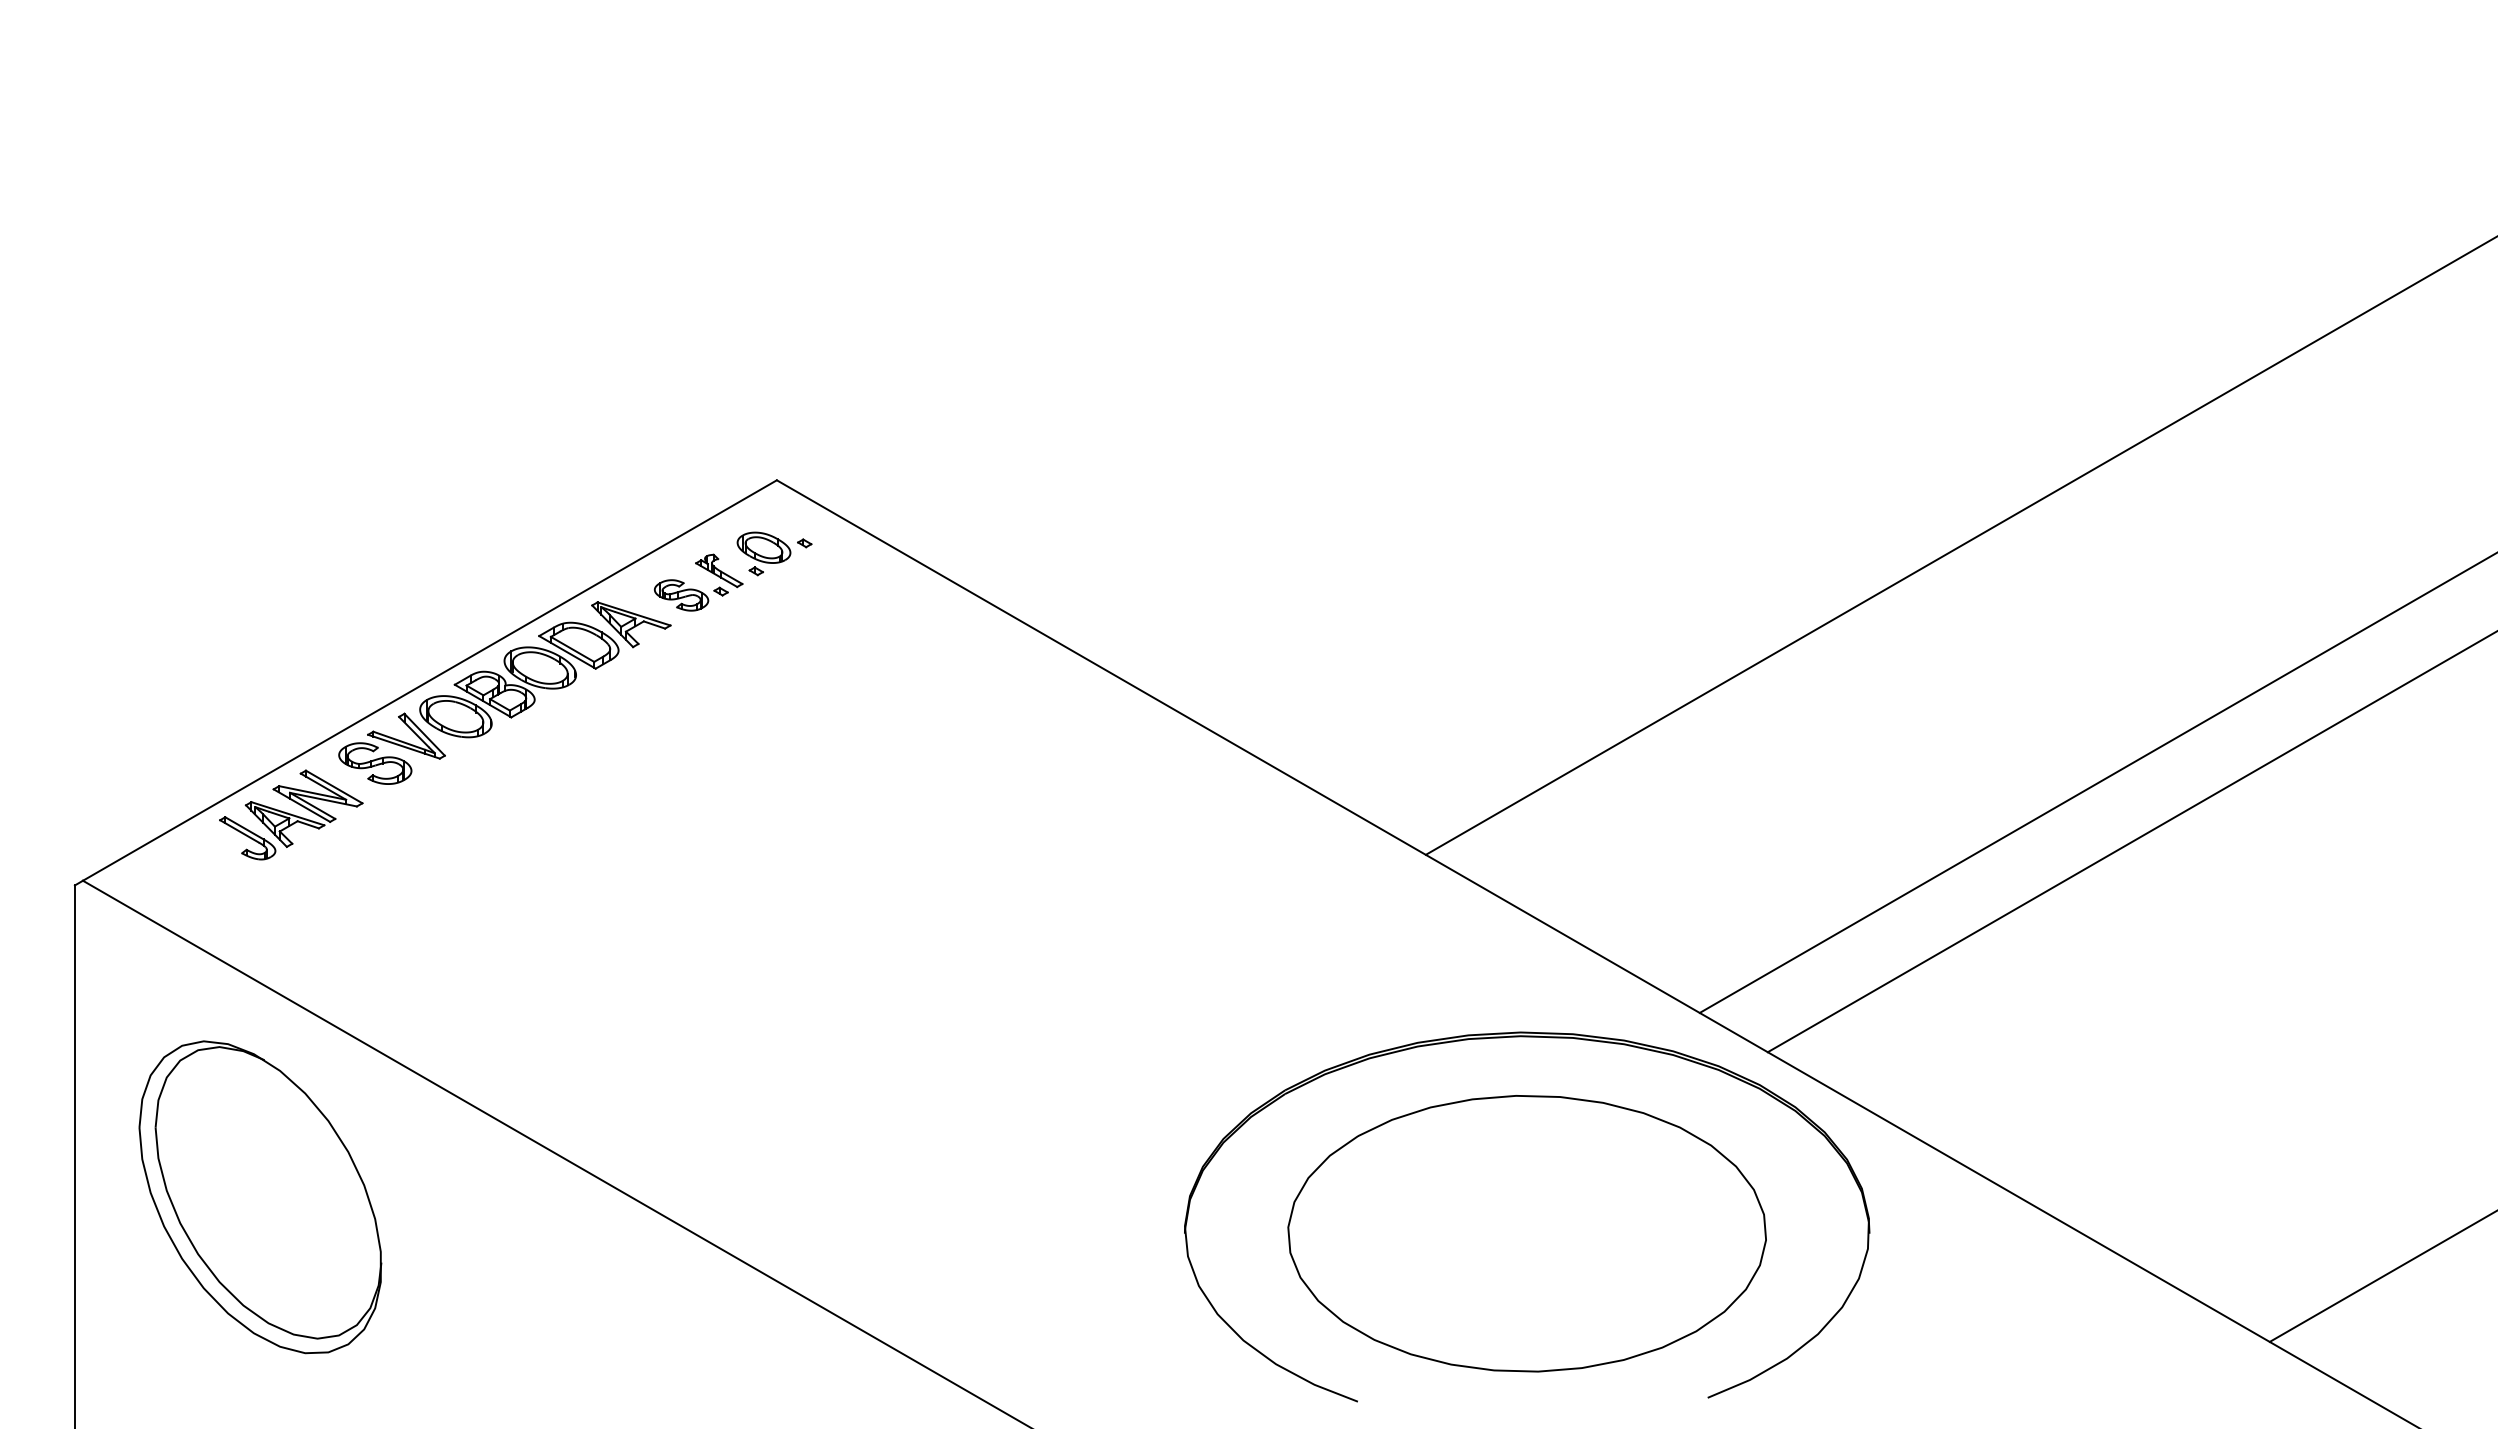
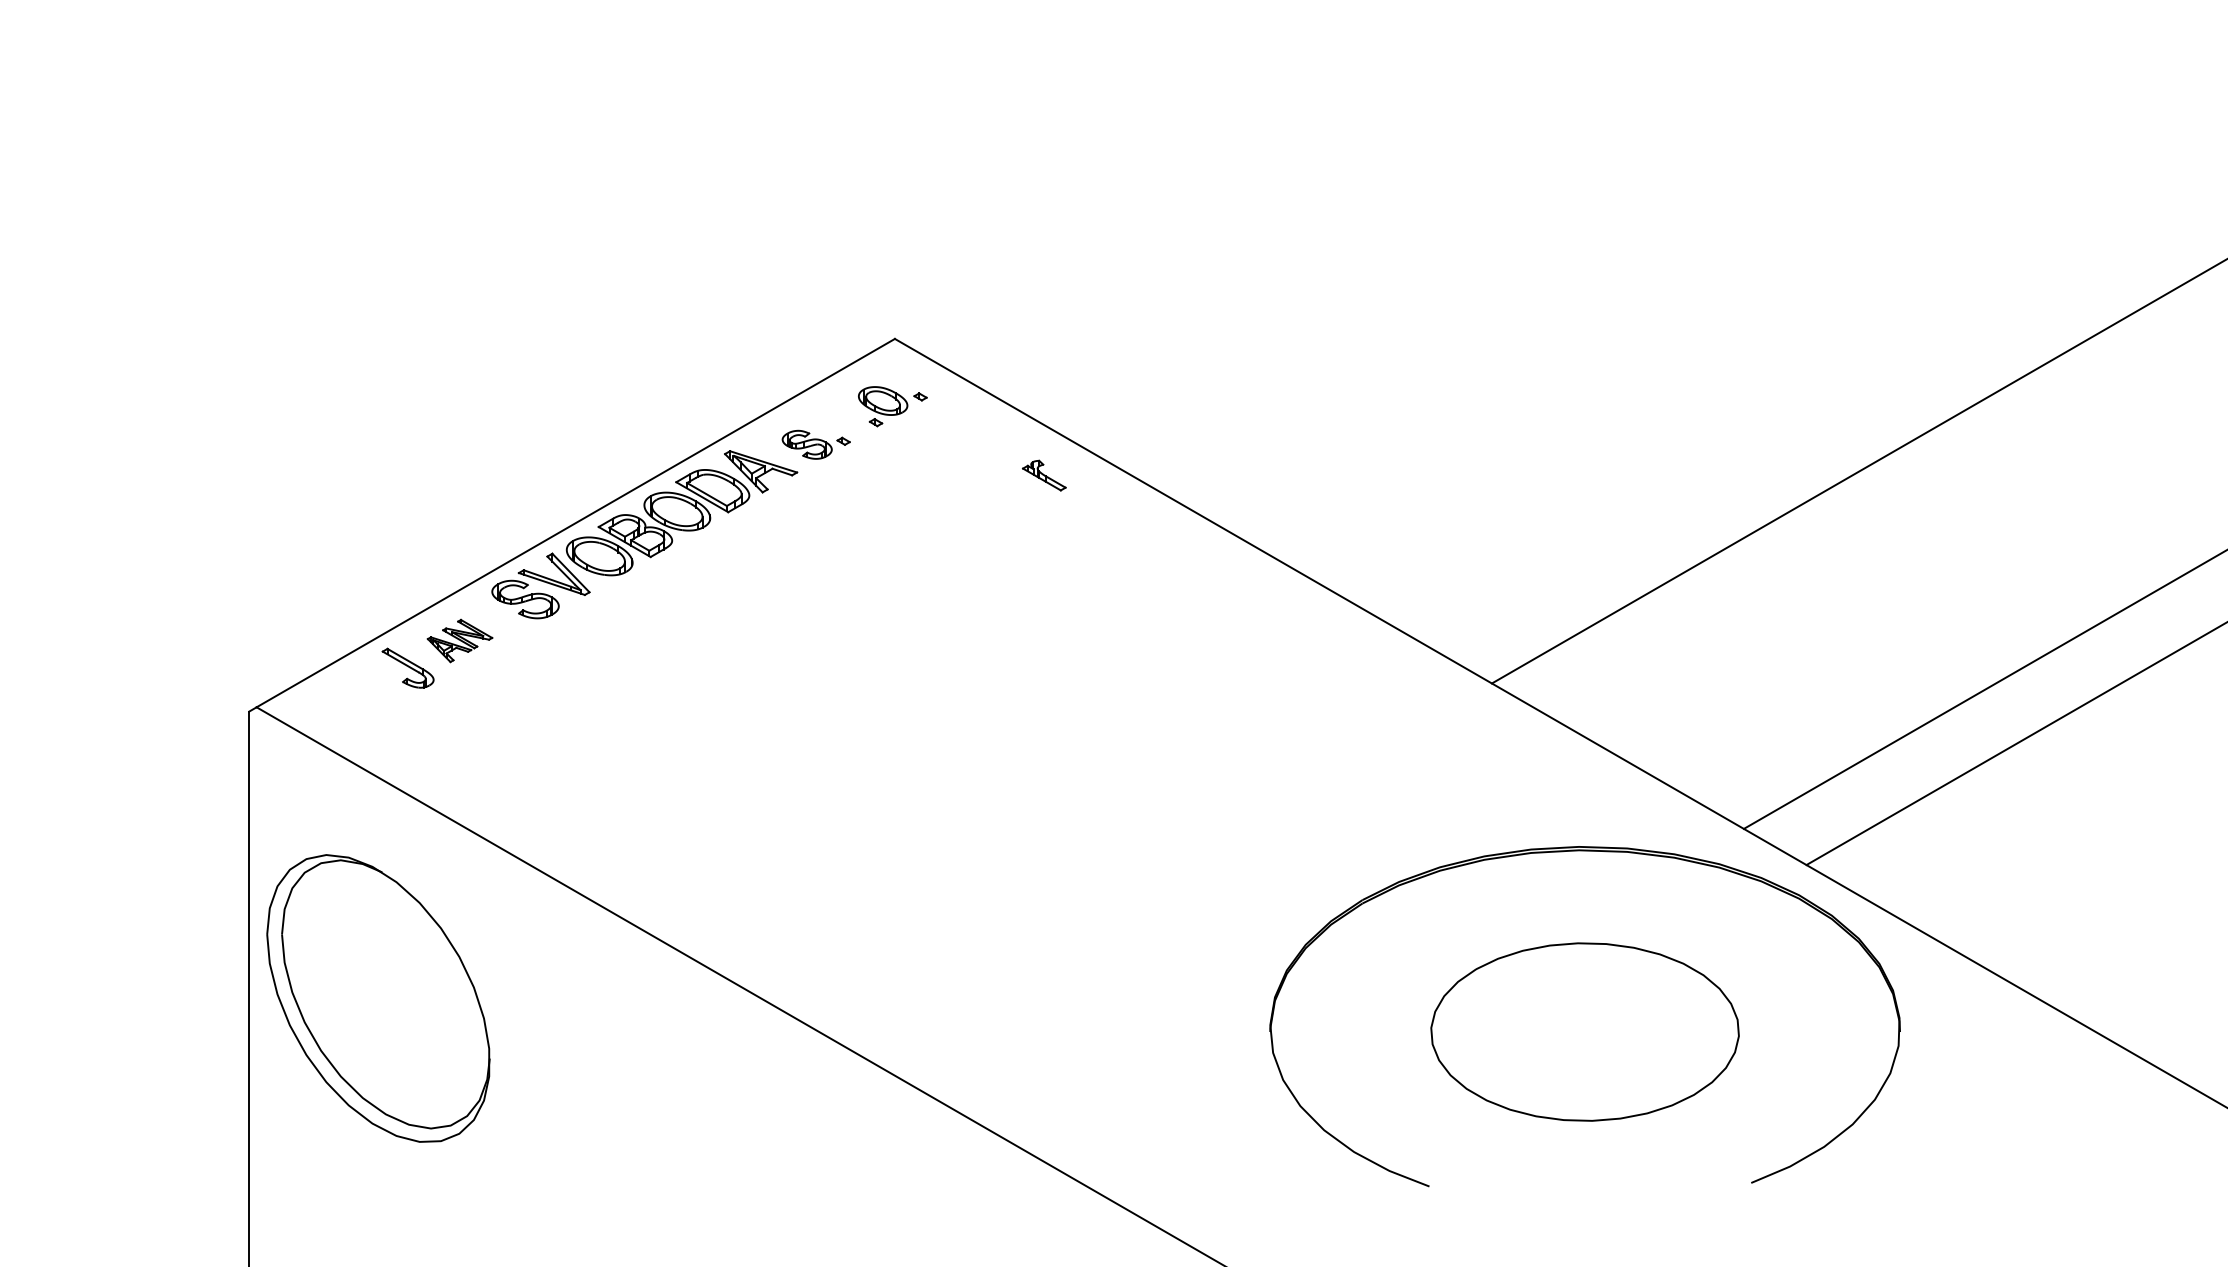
part: (719, 570) -> (1044, 475), moved
part: (303, 808) -> (459, 640), size x0.6
part: (260, 1197) -> (378, 998), moved
part: (1526, 1233) -> (1584, 1031), size x0.7

